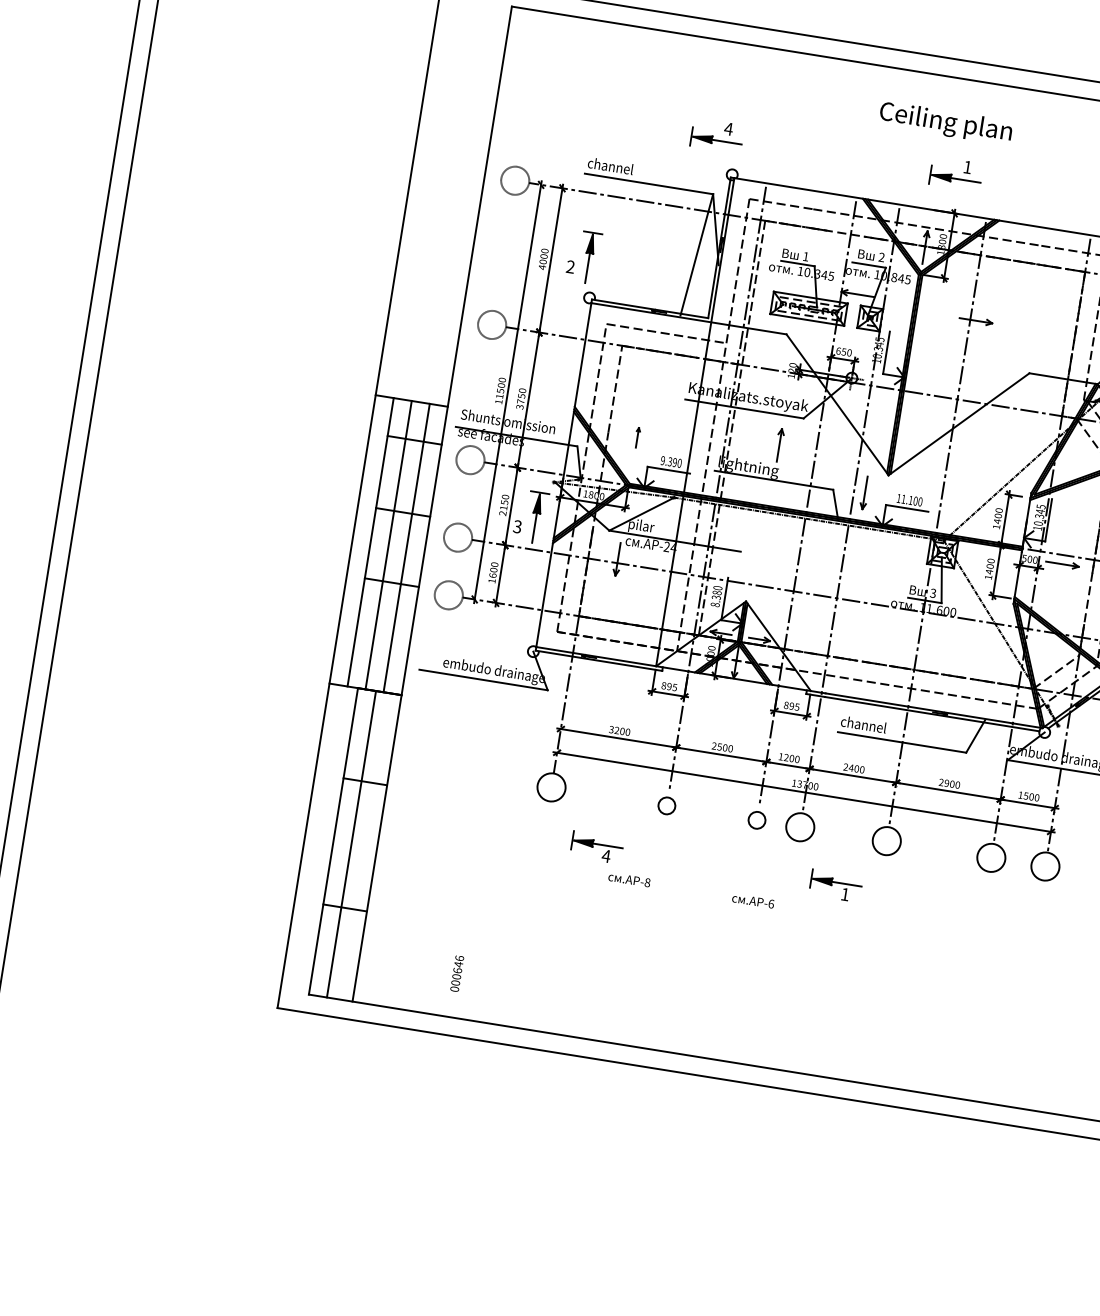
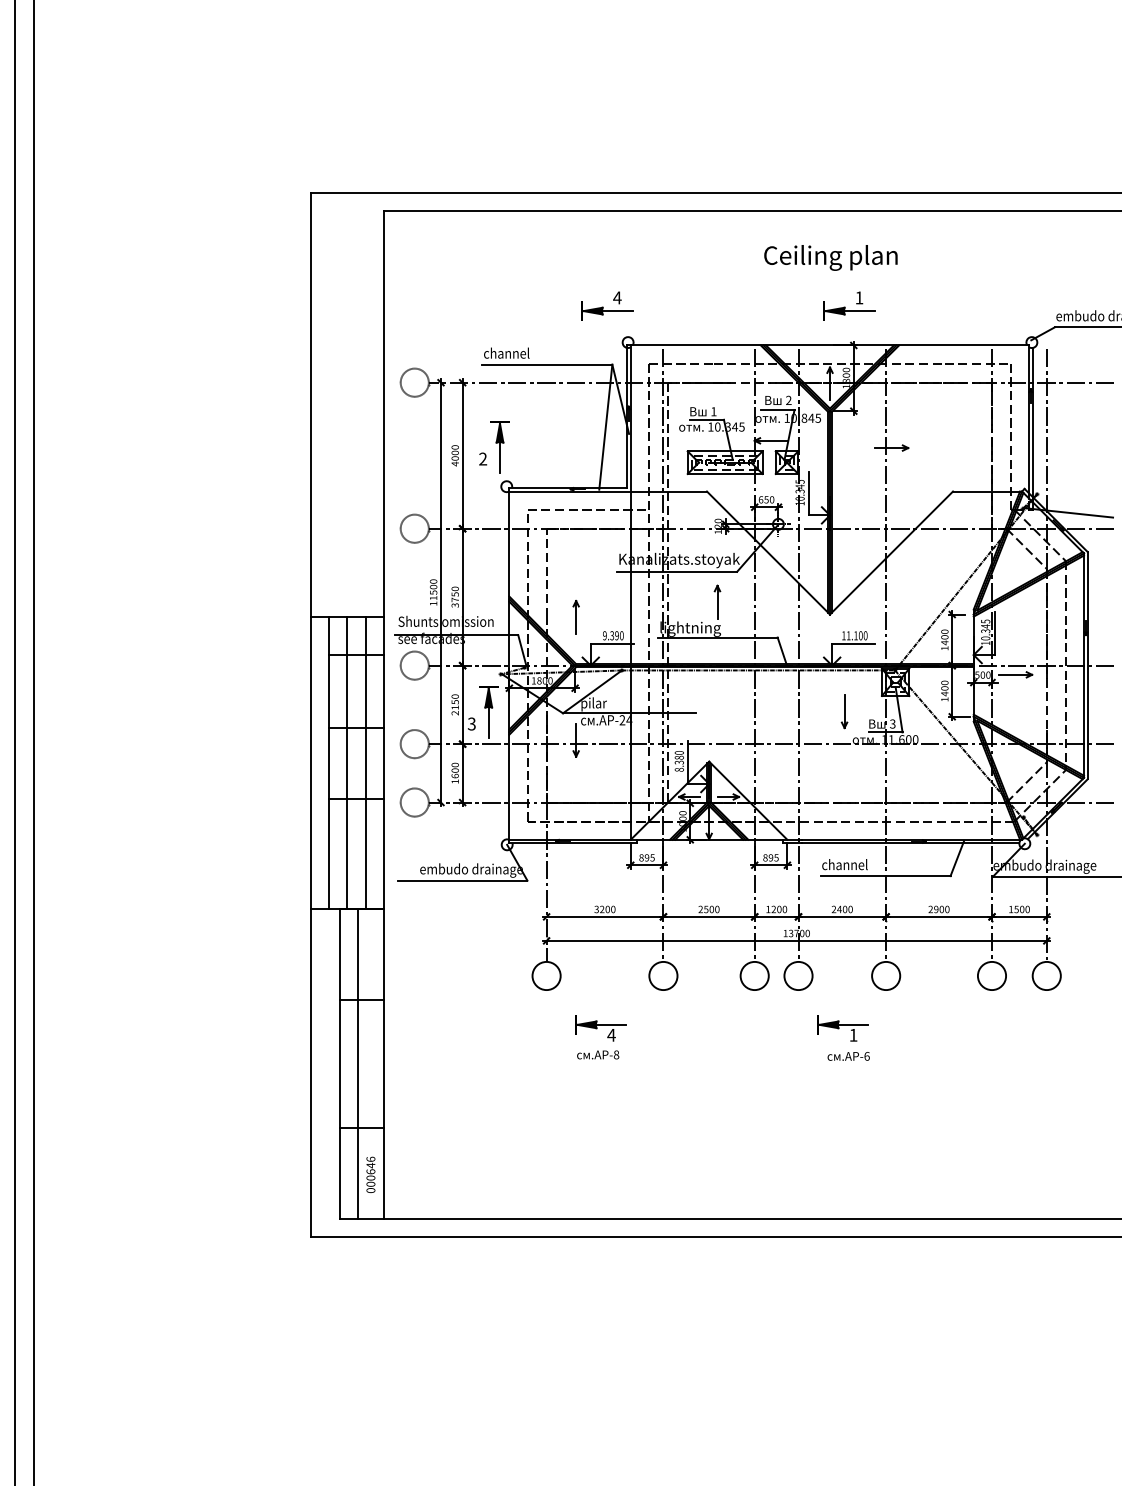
part: (636, 437) -> (575, 616), size x1.67
part: (864, 492) -> (844, 711), moved
circle: (667, 805) -> (663, 975), size x1.67
circle: (756, 819) -> (754, 975), size x1.67
text: (629, 879) -> (598, 1054), moved
text: (752, 901) -> (848, 1056), moved
text: (456, 973) -> (370, 1174), moved

